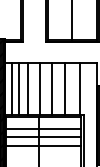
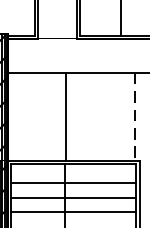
line: (11, 88) -> (19, 116), removed
line: (18, 88) -> (31, 116), removed
line: (27, 88) -> (46, 116), removed
line: (52, 88) -> (88, 116), removed
line: (65, 88) -> (109, 116), removed
line: (80, 89) -> (134, 117), solid -> dashed

